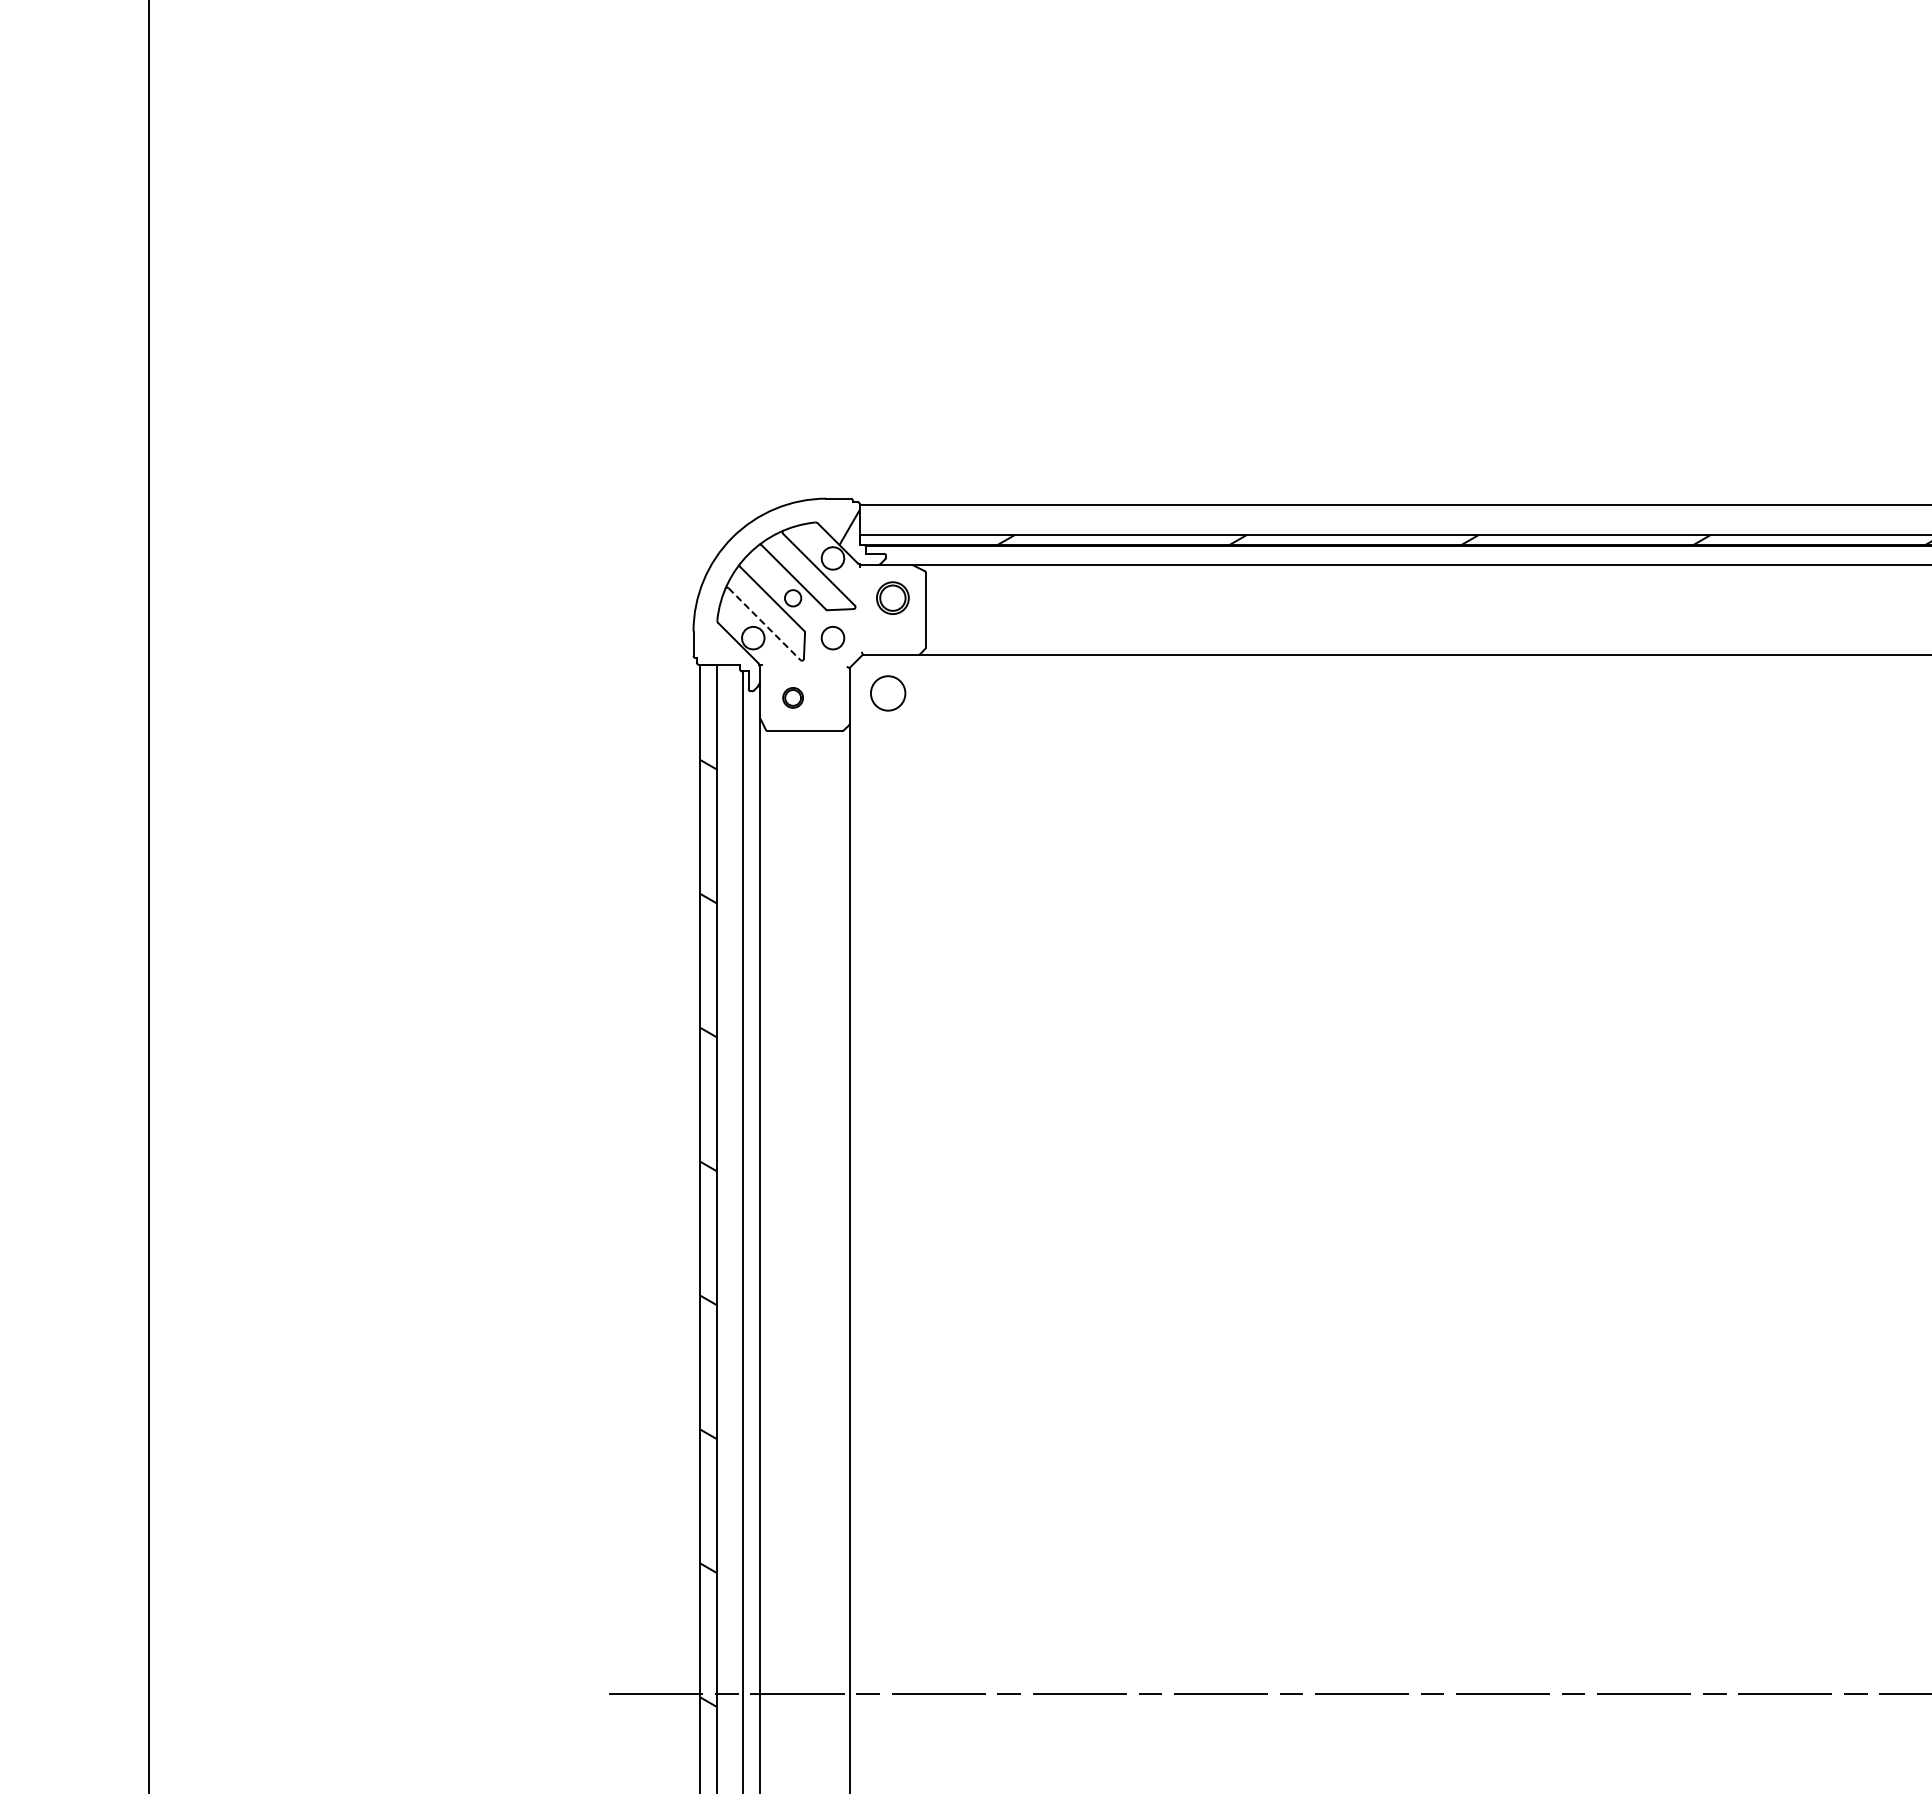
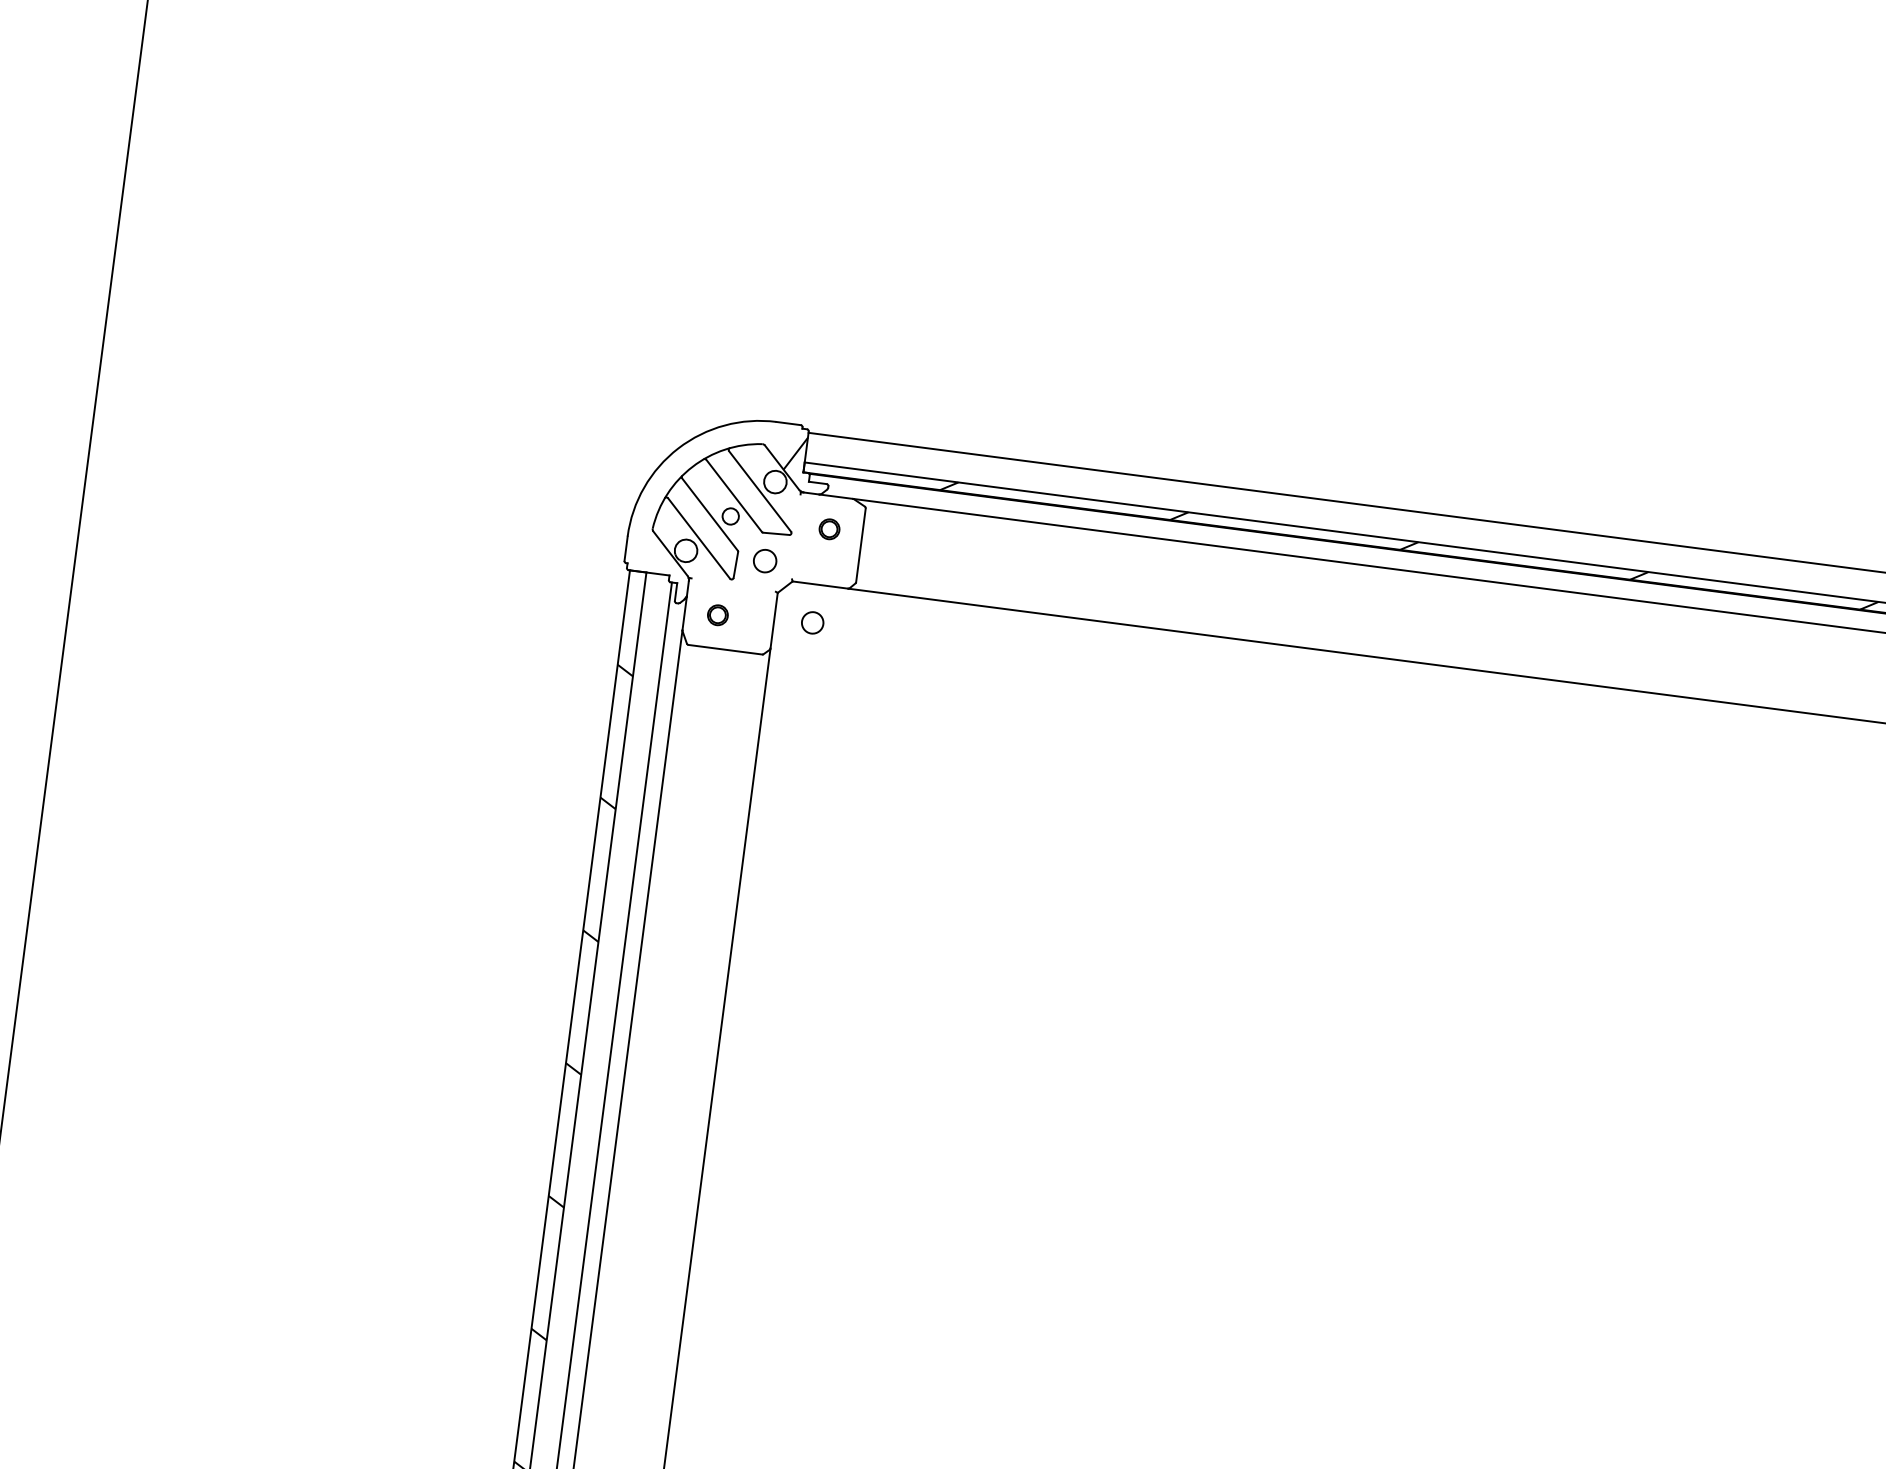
part: (892, 598) -> (829, 529), size x0.62
line: (764, 624) -> (698, 538), dashed -> solid
circle: (887, 692) -> (812, 622), size x0.62

